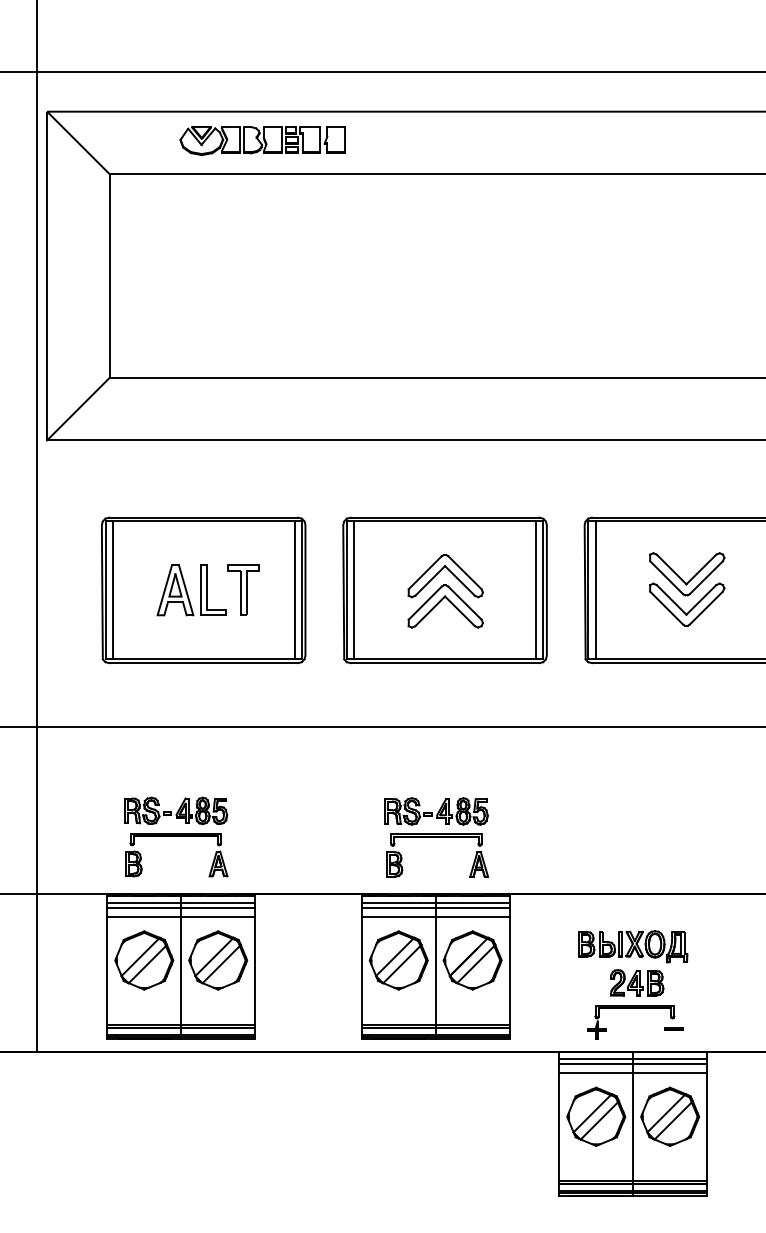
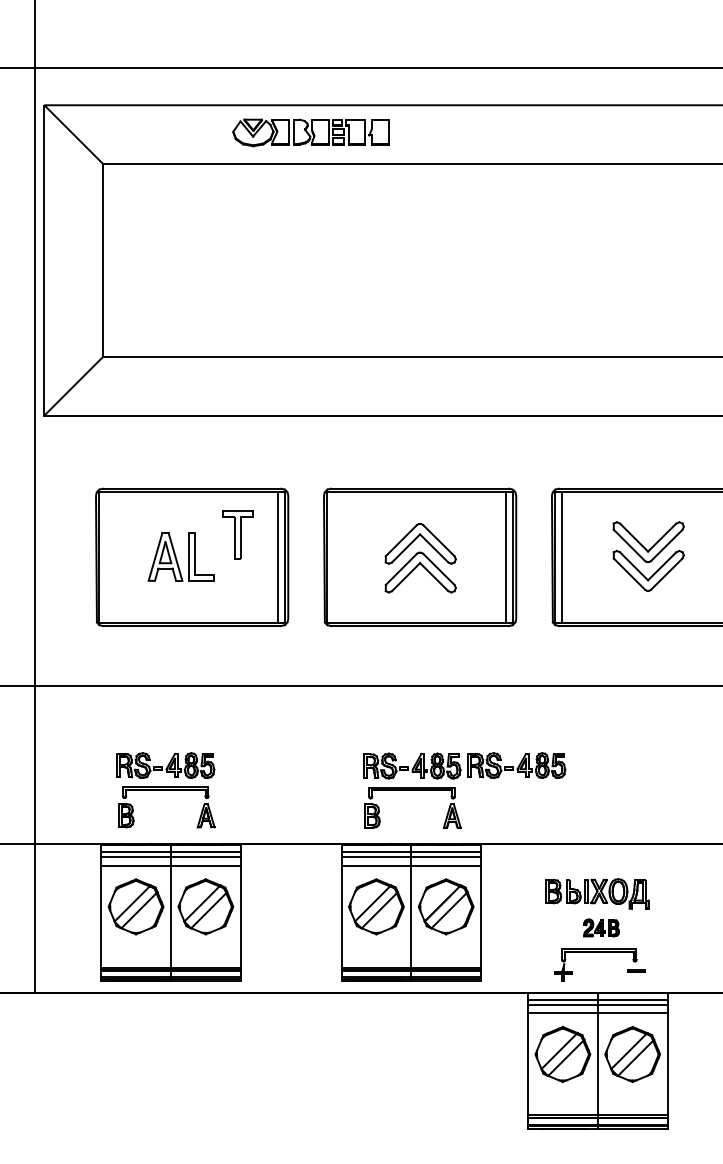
part: (262, 140) -> (310, 132), moved
part: (243, 589) -> (237, 534), moved
line: (112, 590) -> (106, 557), removed
line: (354, 590) -> (334, 557), removed
part: (547, 810) -> (516, 765), added
part: (637, 982) -> (601, 927), size x0.7

